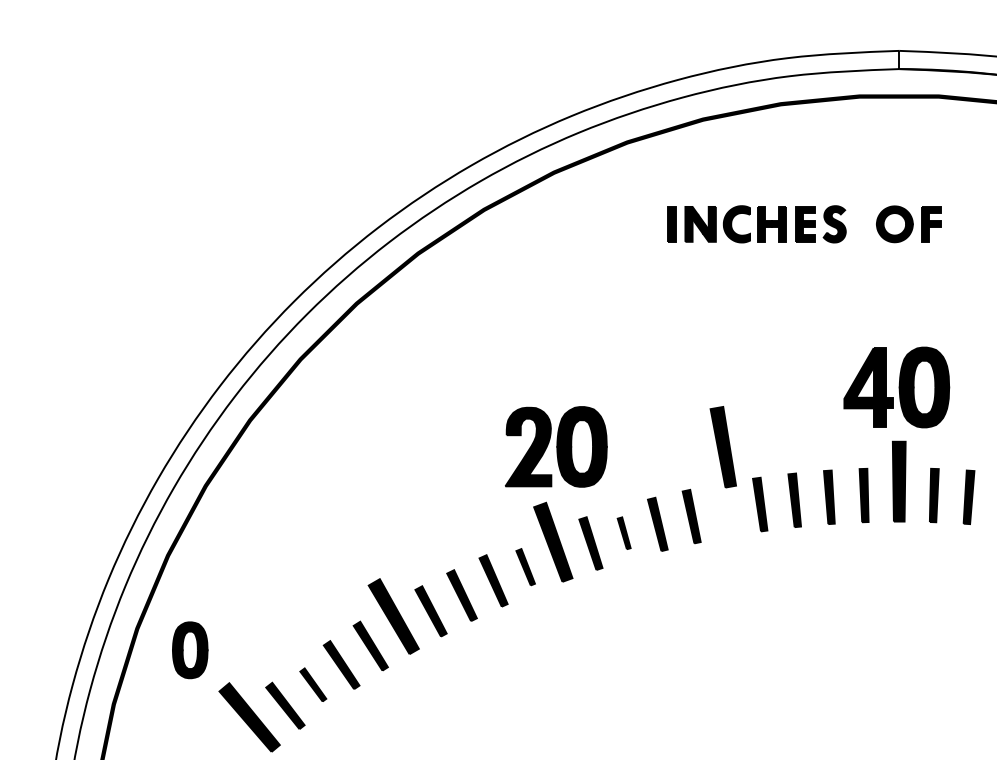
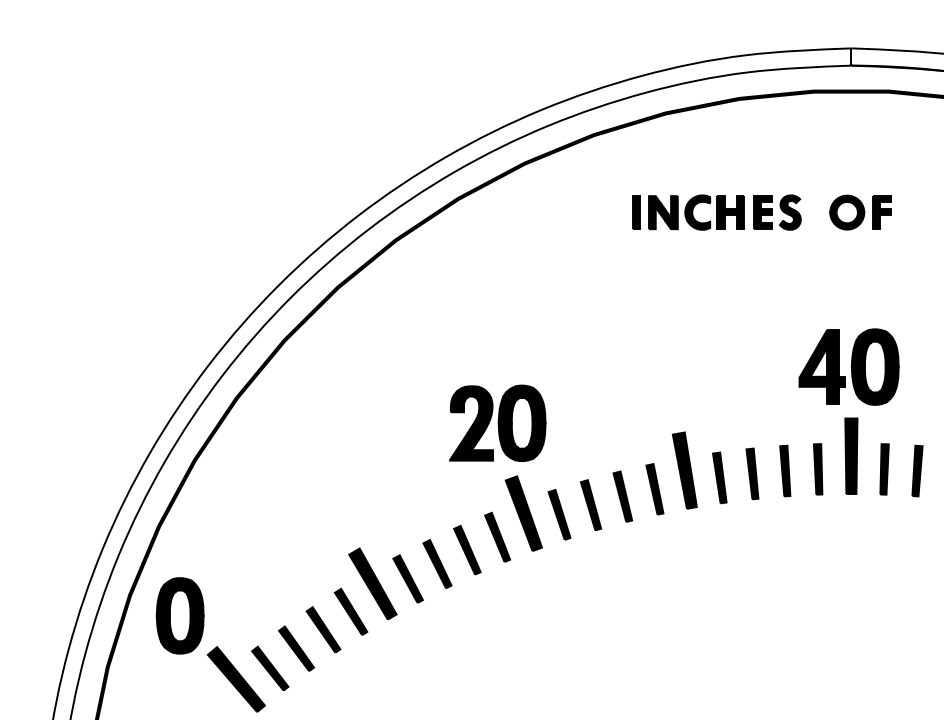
part: (556, 446) -> (497, 422), moved
part: (722, 447) -> (684, 470), moved
part: (623, 532) -> (590, 504), size x1.67
part: (525, 566) -> (497, 536), size x1.43
part: (189, 649) -> (179, 615), size x1.43
part: (313, 684) -> (296, 648), size x1.43

